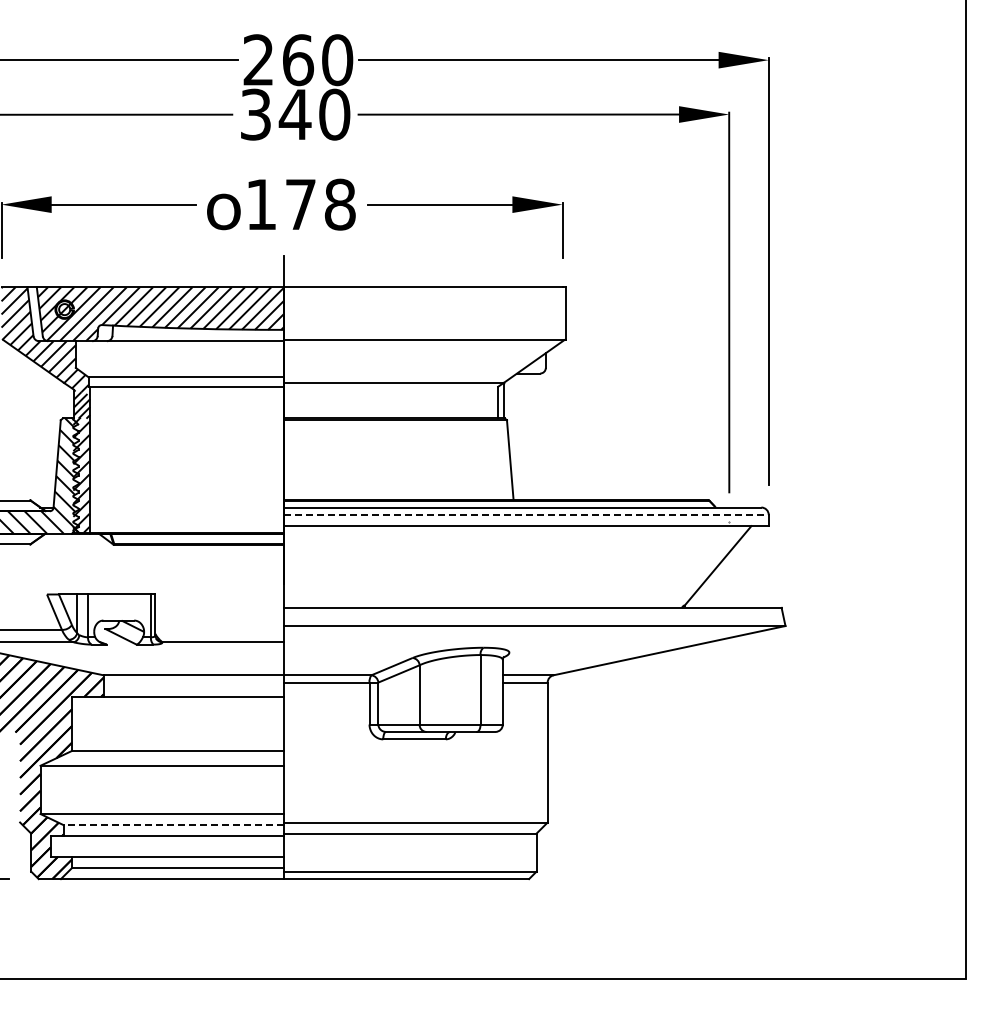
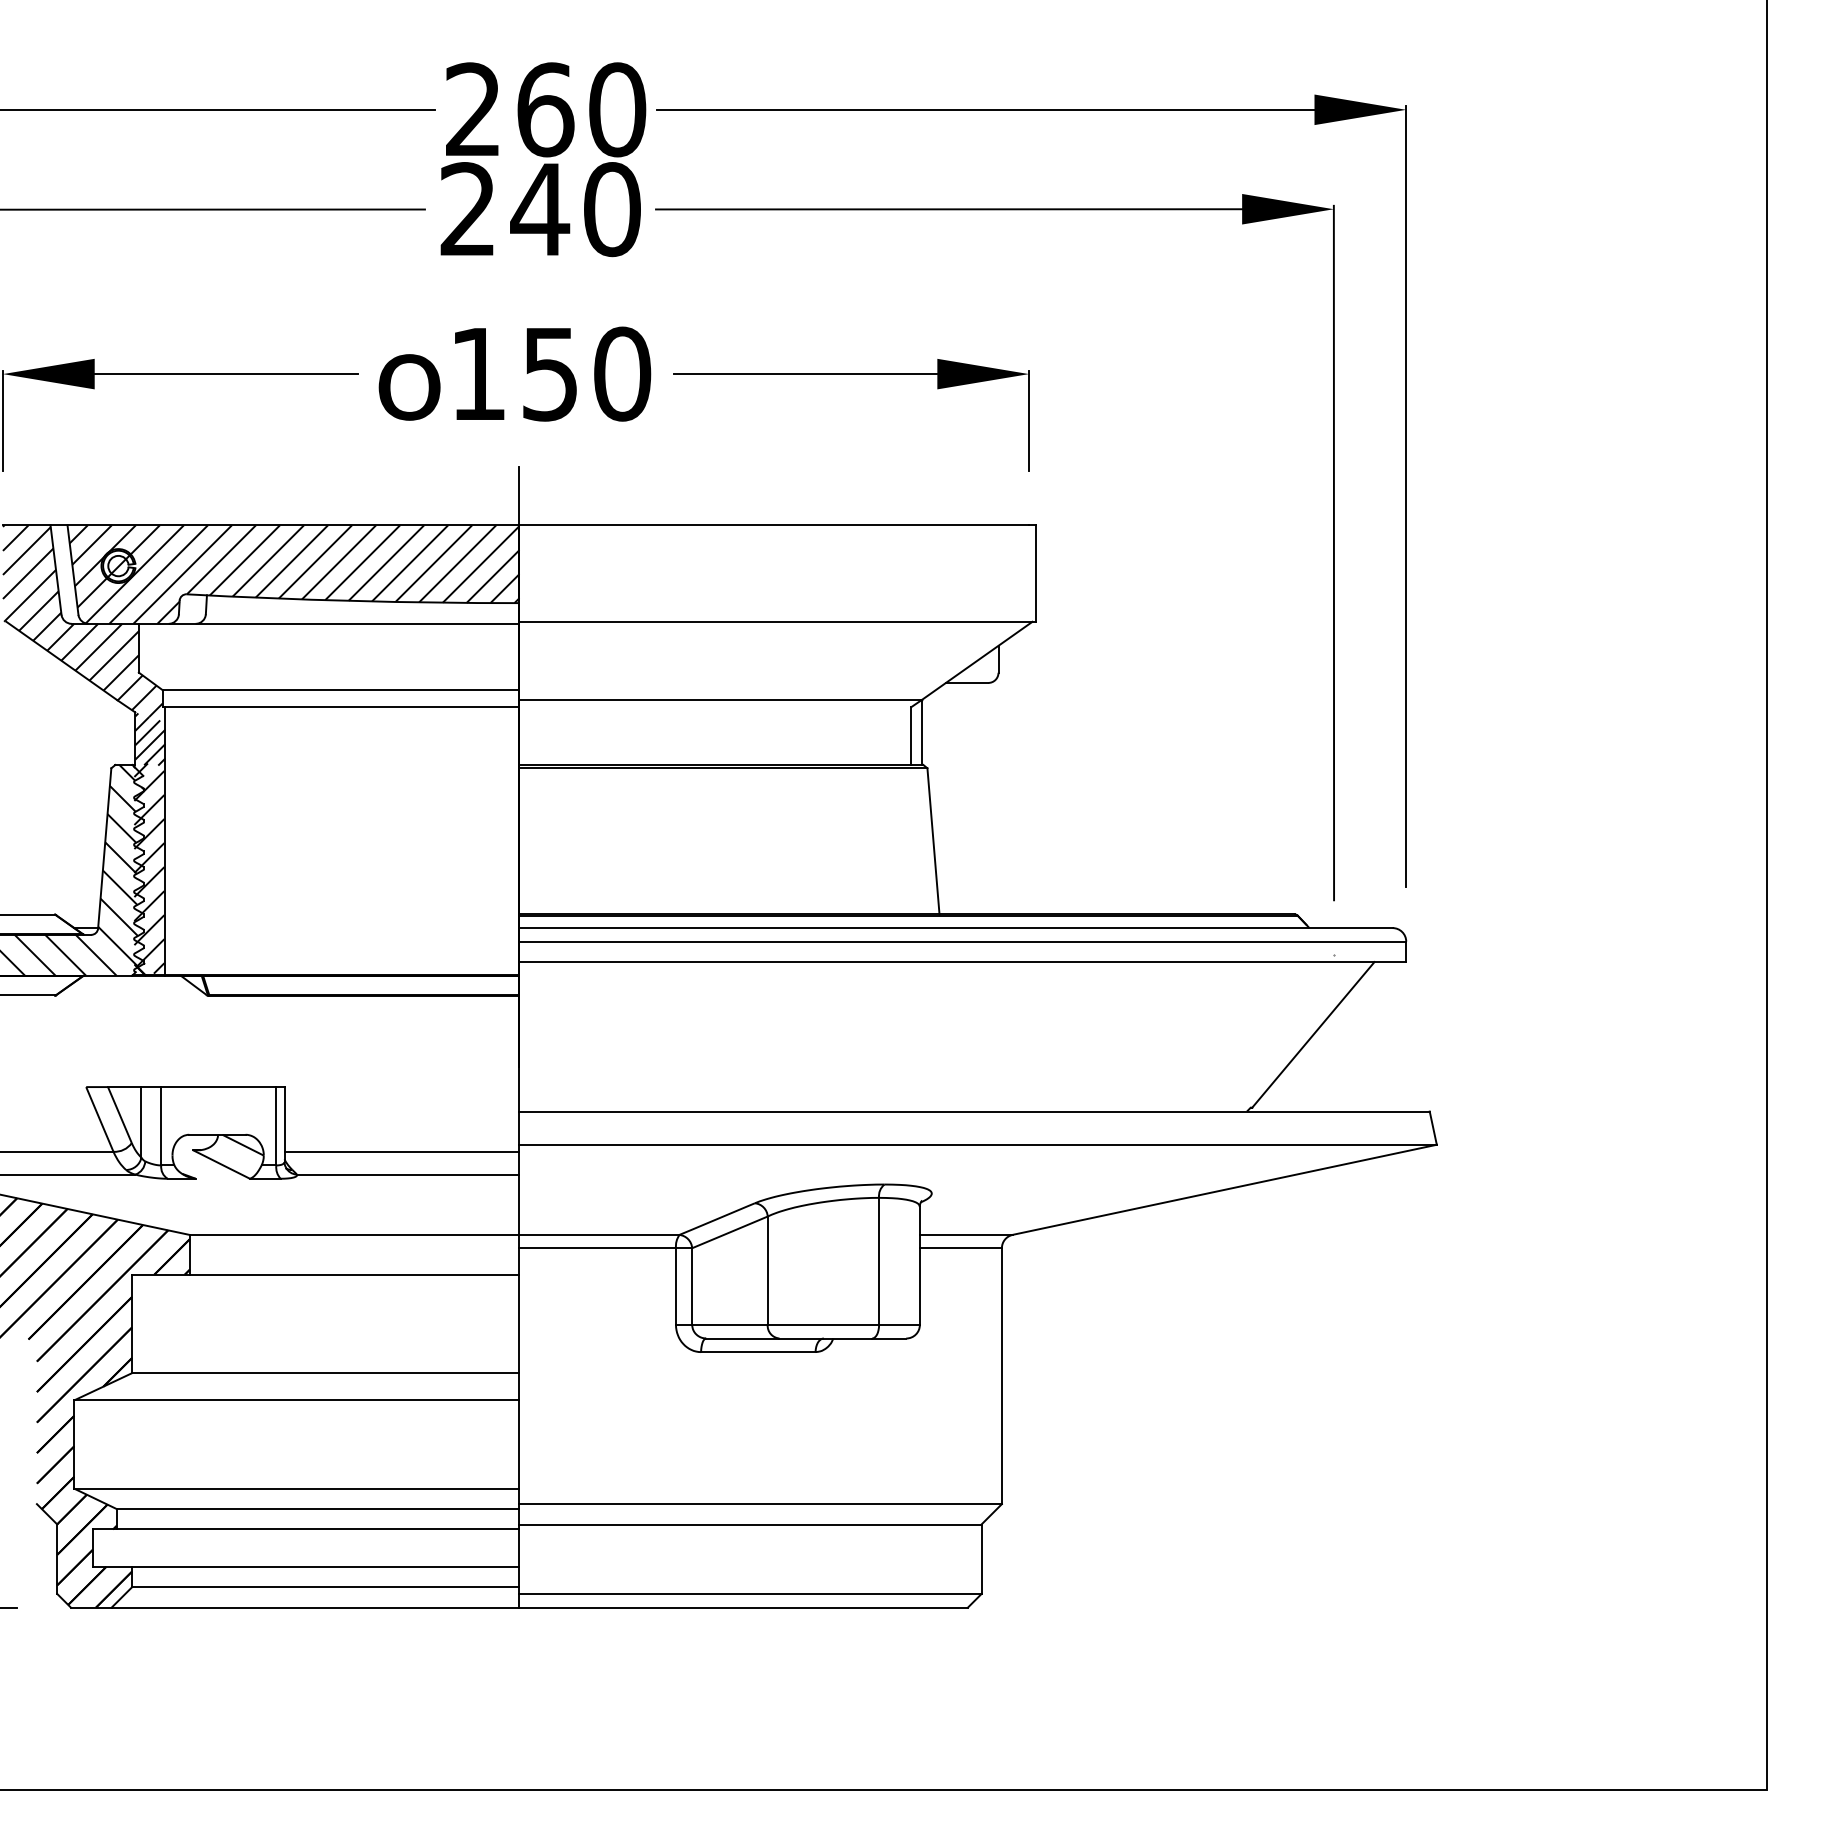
text: (255, 114) -> (467, 209), 340 -> 240
text: (320, 204) -> (586, 373), 178 -> 150
line: (526, 514) -> (963, 940), dashed -> solid
line: (219, 629) -> (401, 1151), added
line: (173, 825) -> (317, 1509), dashed -> solid

